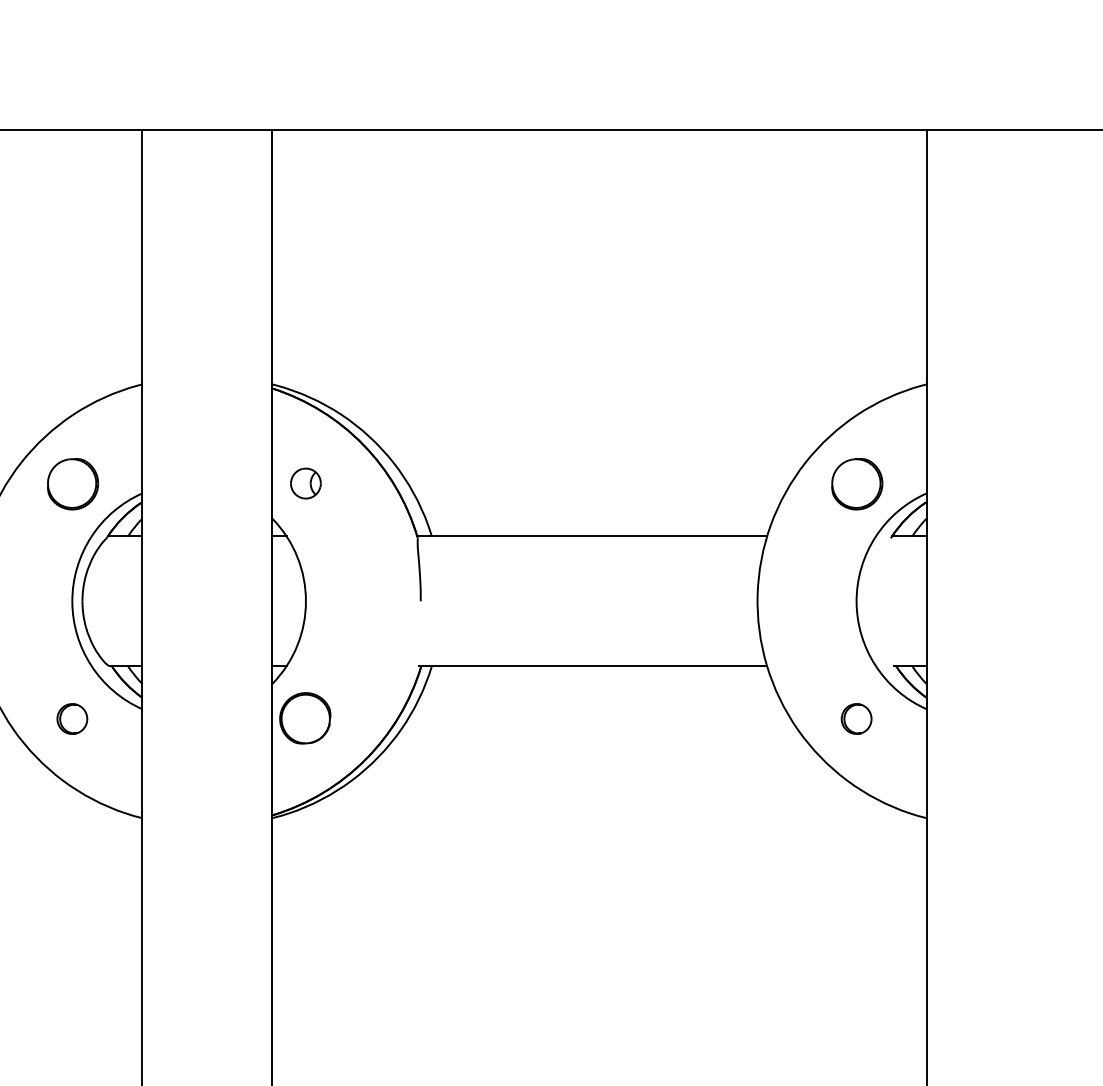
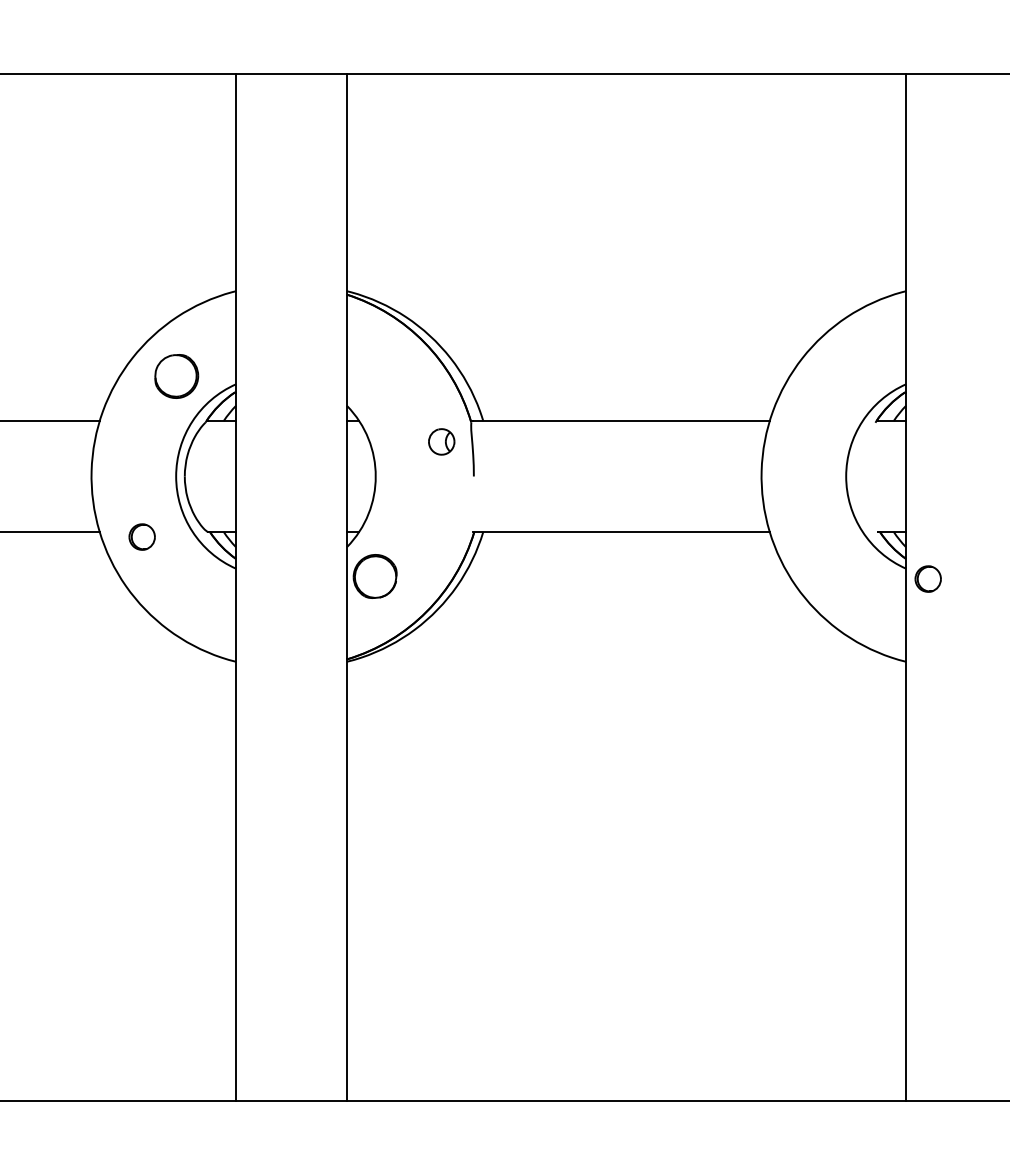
part: (305, 483) -> (441, 441), moved
part: (856, 484) -> (846, 376), removed
part: (71, 718) -> (141, 536), moved
part: (855, 718) -> (927, 578), moved

